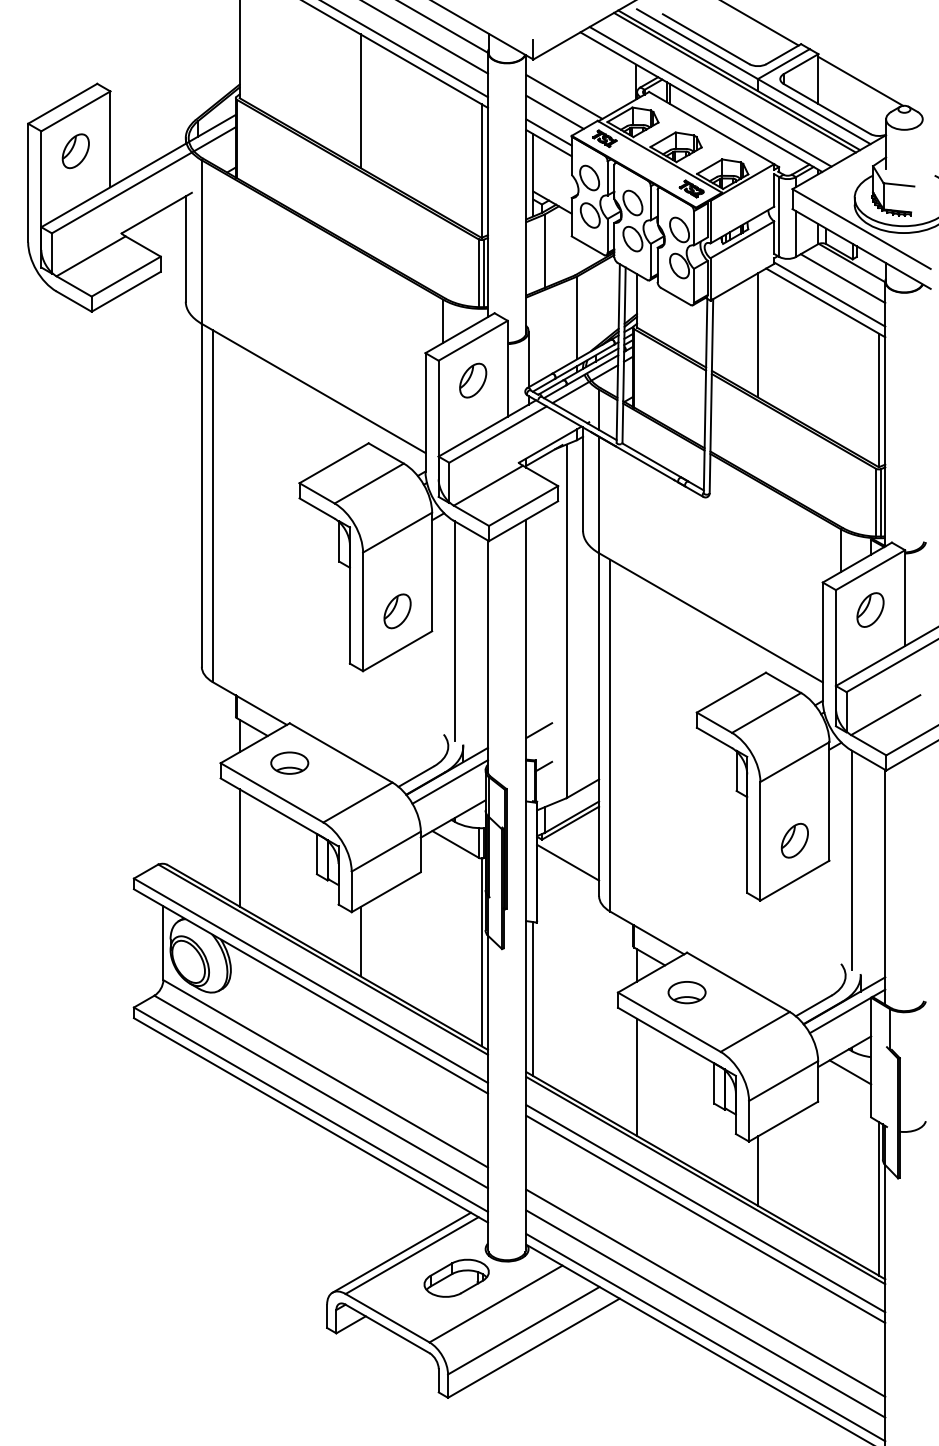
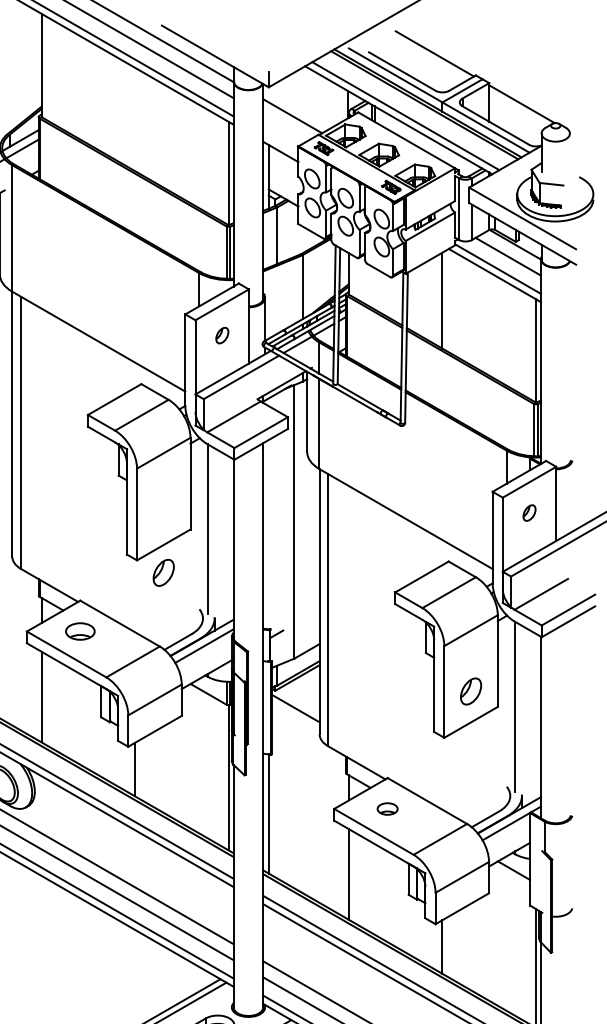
line: (360, 101) -> (135, 119), removed
line: (554, 111) -> (285, 127), removed
line: (548, 132) -> (280, 143), removed
part: (473, 380) -> (222, 335), size x0.6
part: (870, 609) -> (529, 512), size x0.6
part: (397, 611) -> (163, 572), moved
line: (539, 730) -> (273, 606), removed
part: (686, 992) -> (387, 808), size x0.7

